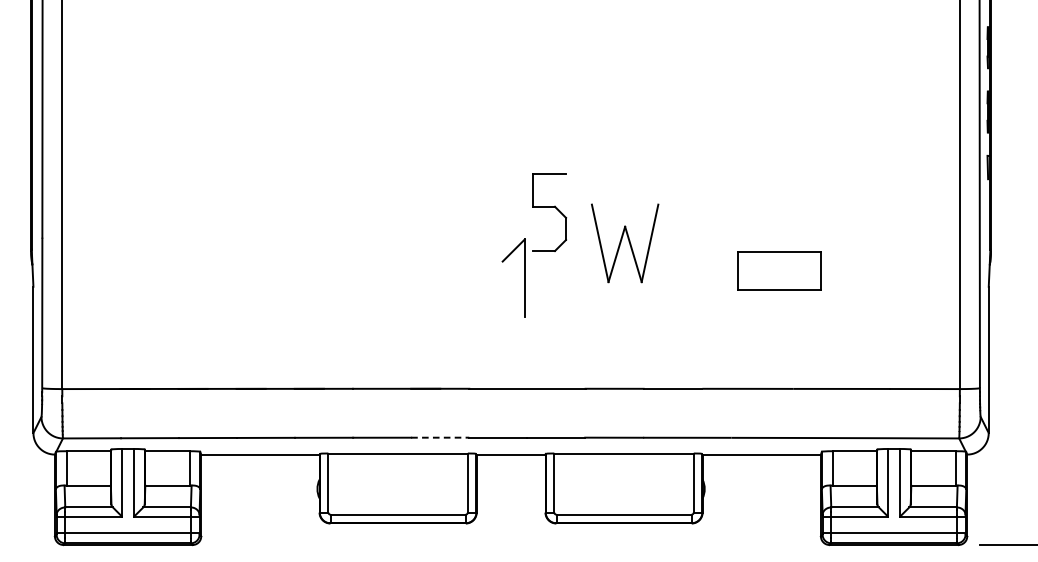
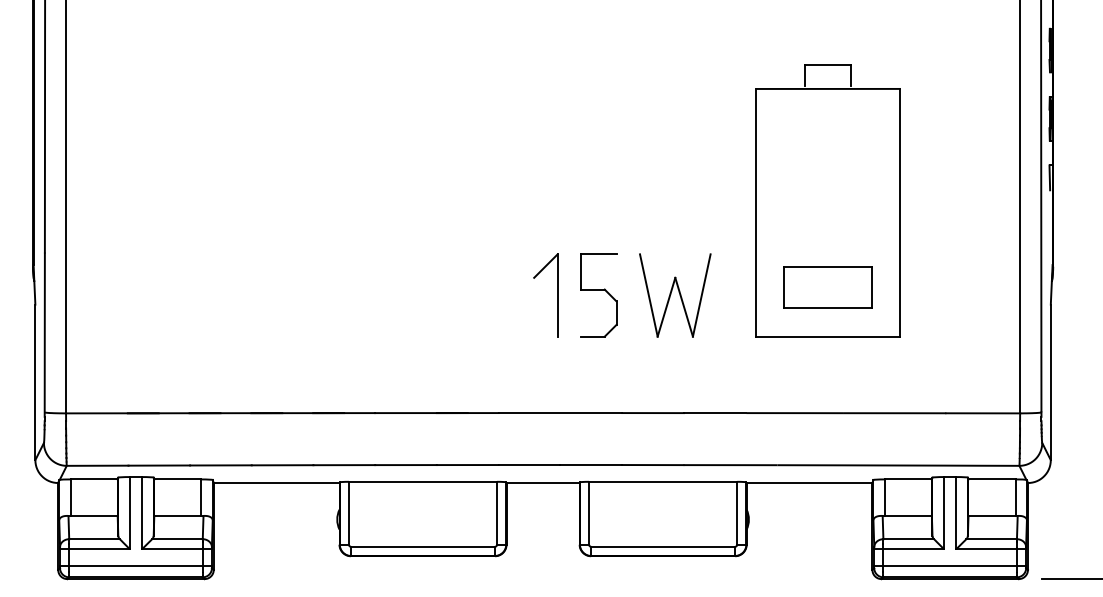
part: (778, 188) -> (827, 200), added
part: (549, 212) -> (598, 295), moved
part: (625, 243) -> (675, 295), moved
line: (439, 438) -> (467, 465), dashed -> solid

